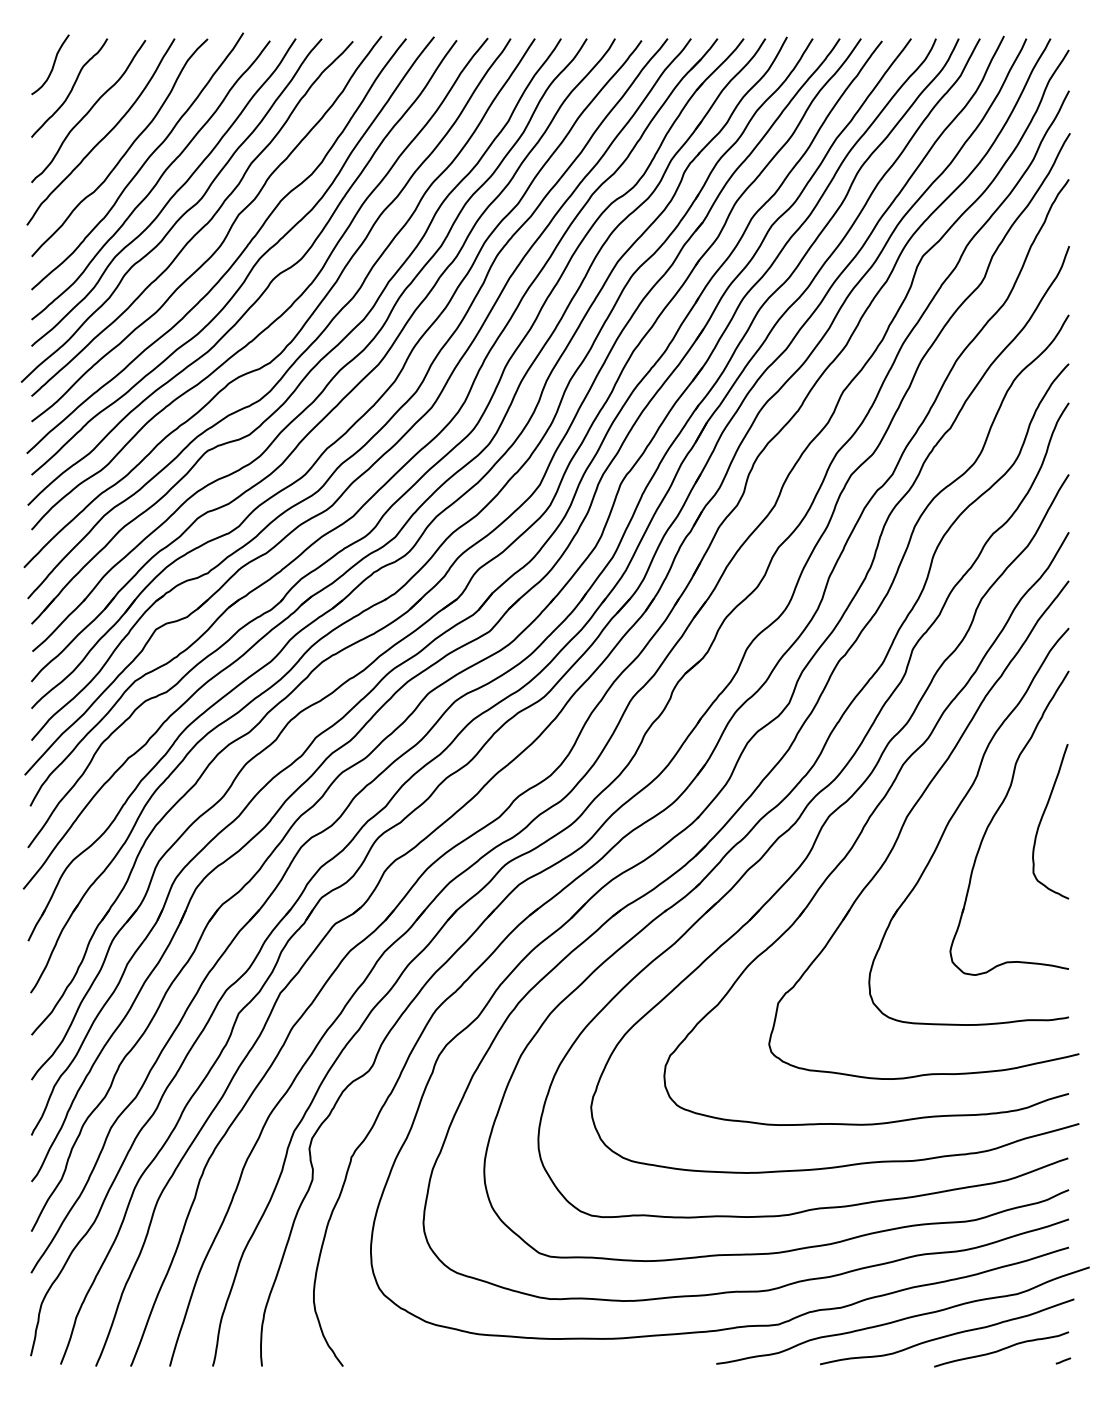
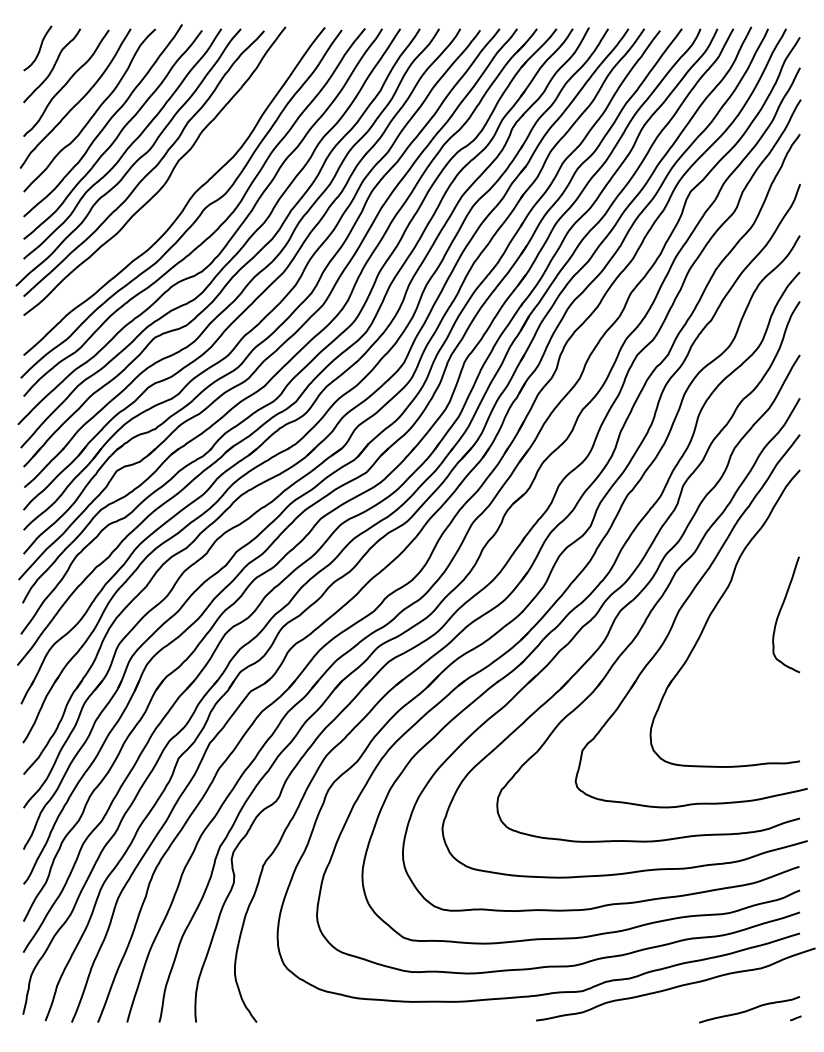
curve: (234, 260) -> (175, 194), removed
part: (997, 813) -> (746, 608), removed
curve: (946, 1334) -> (708, 998), removed

